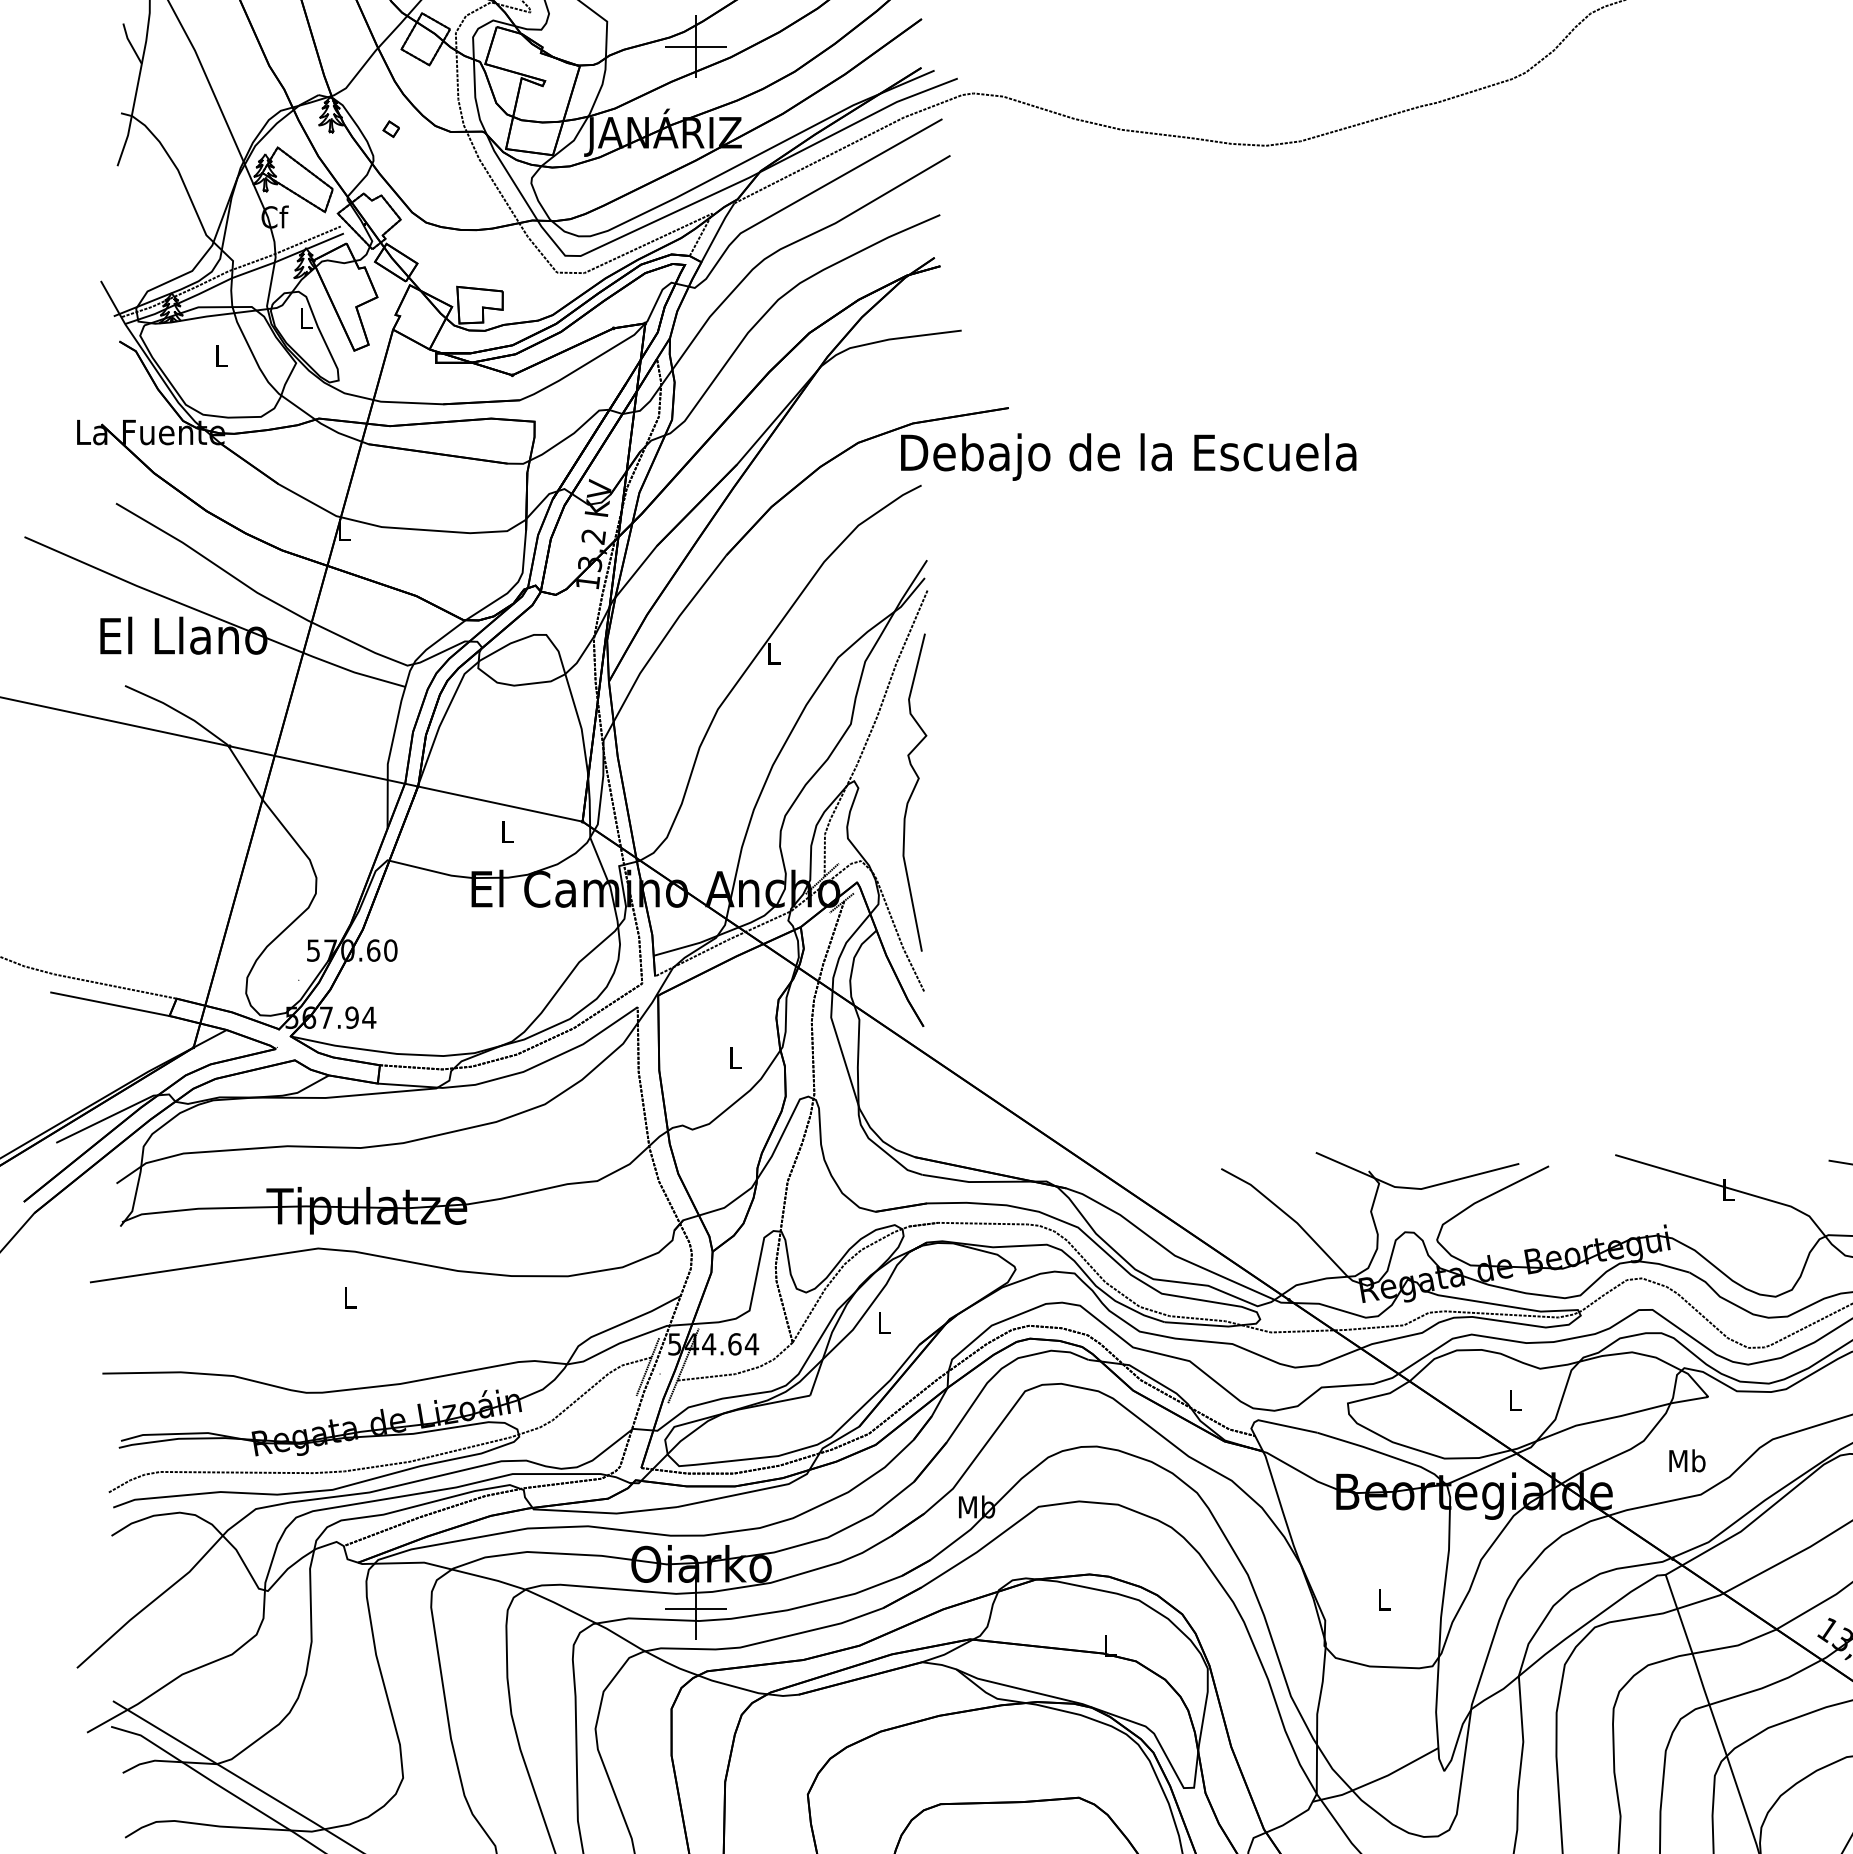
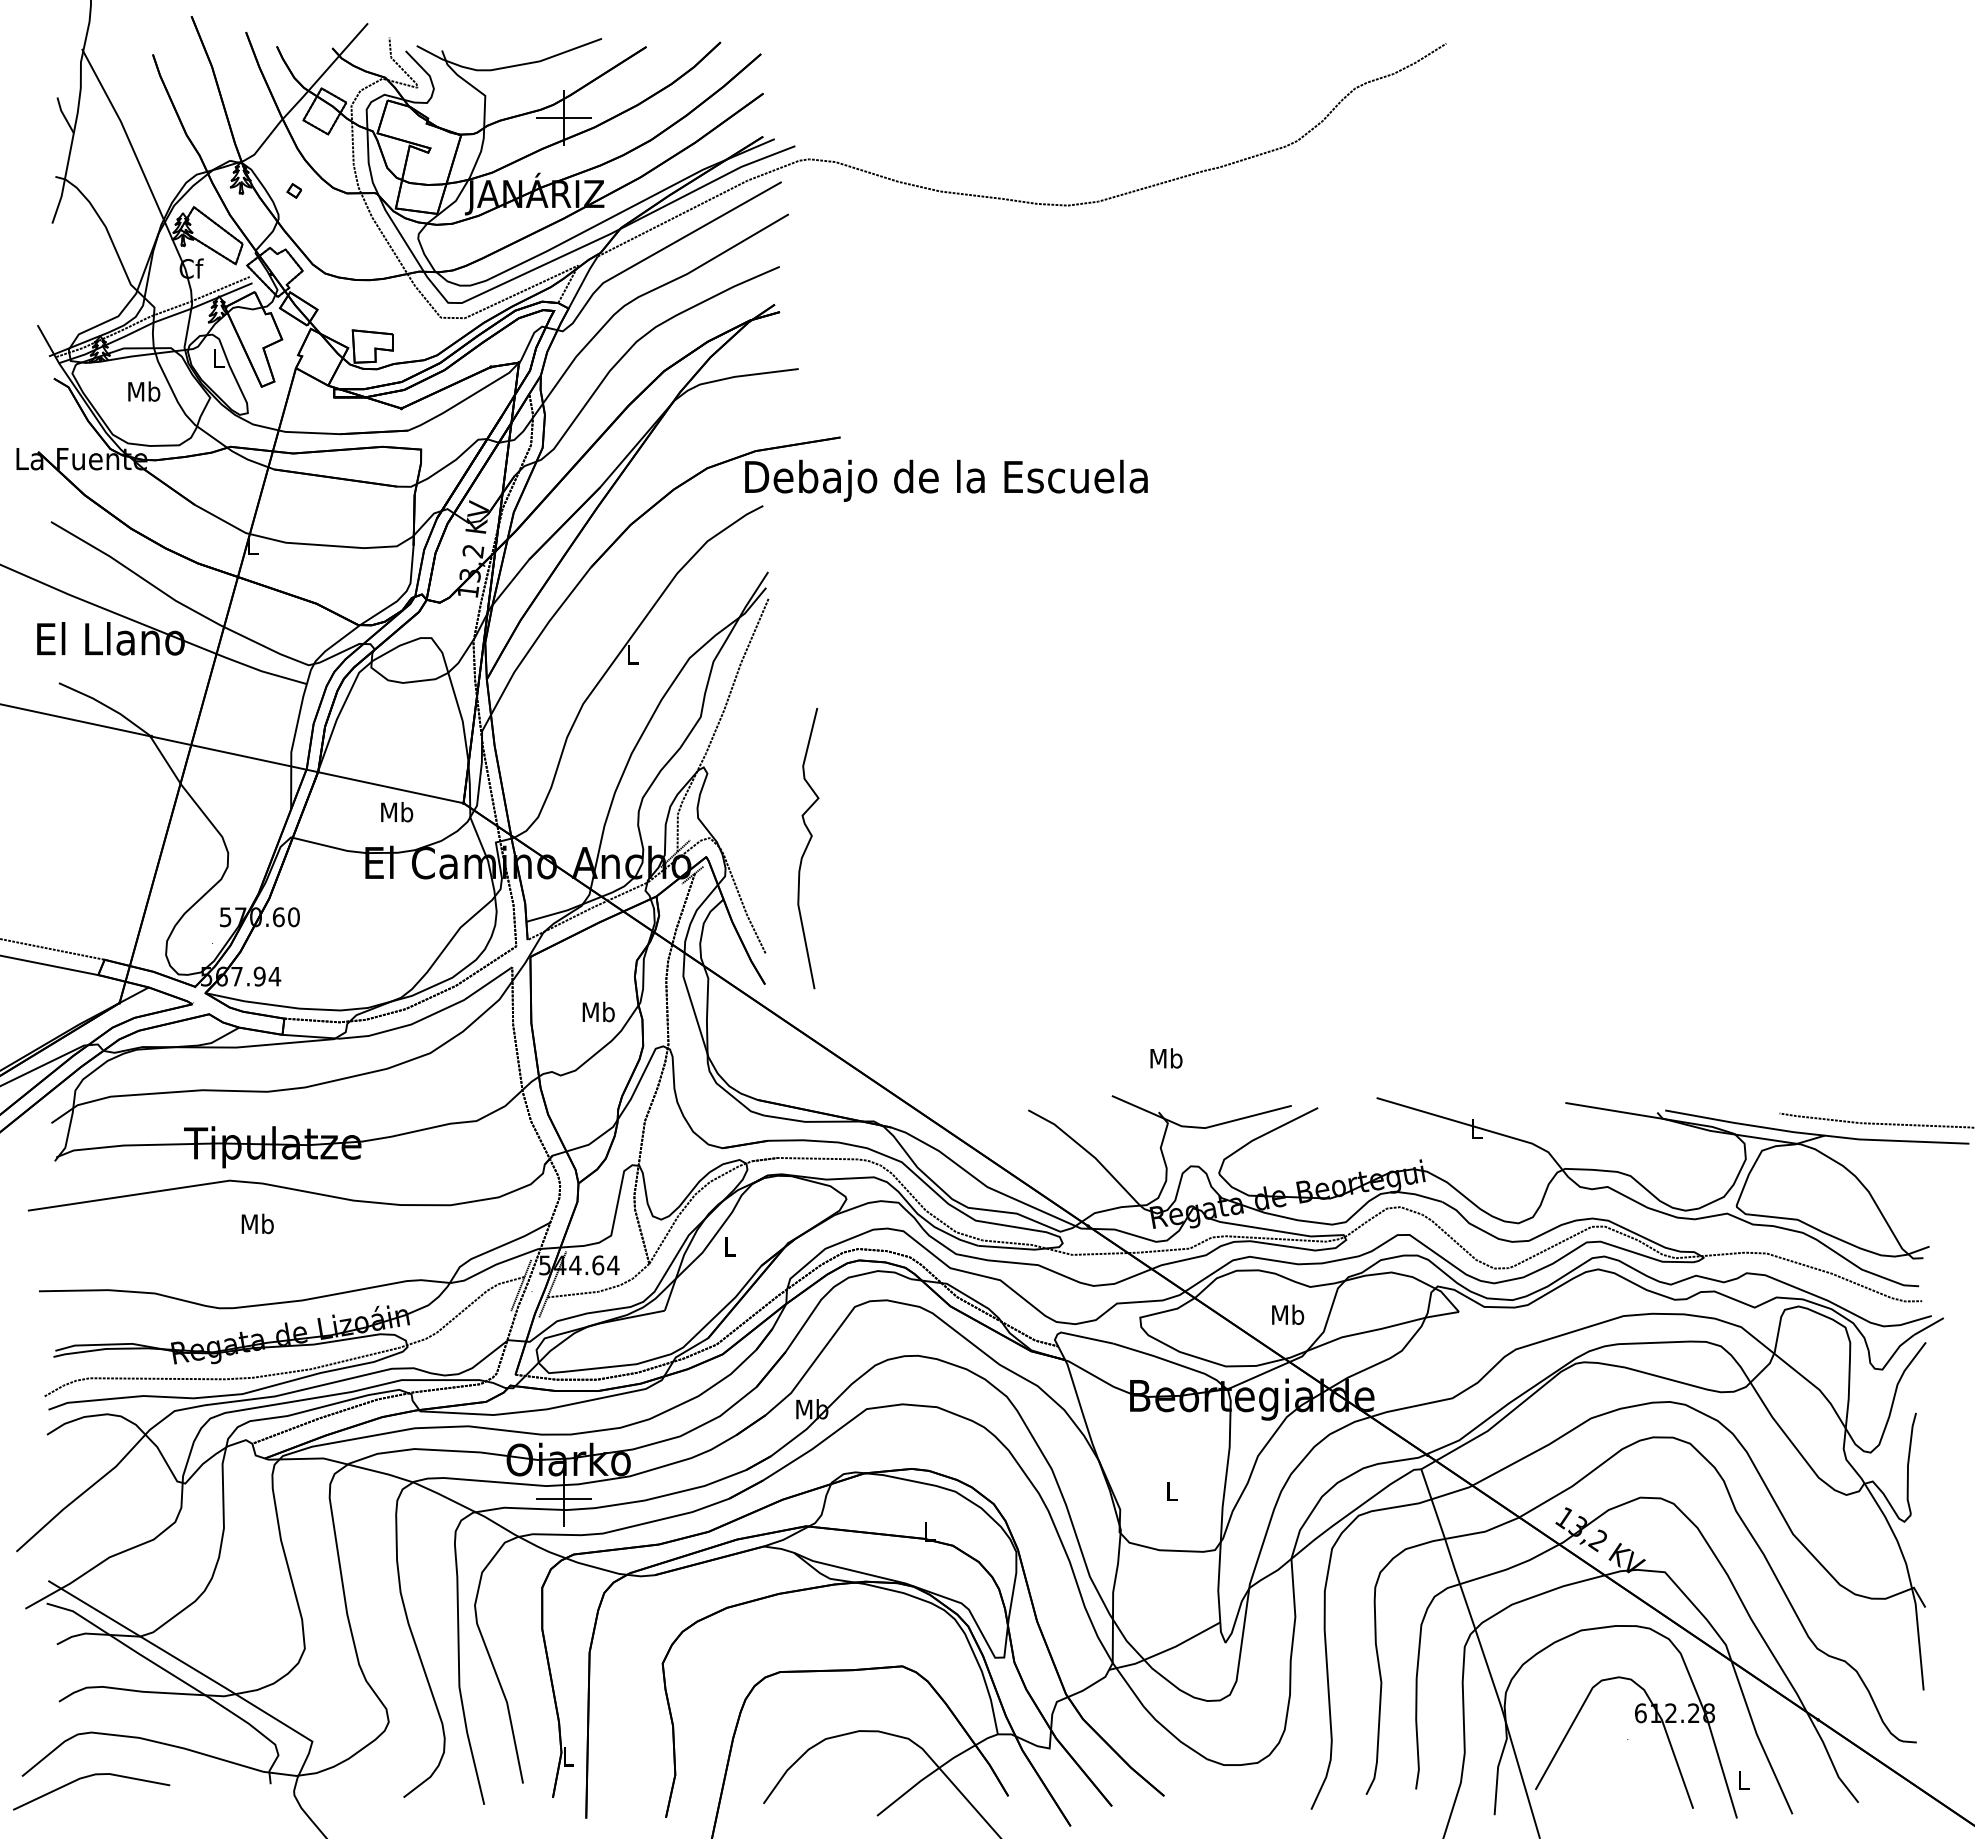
text: (221, 356) -> (144, 391), L -> Mb
curve: (913, 792) -> (807, 848), moved
text: (507, 832) -> (397, 812), L -> Mb
text: (735, 1057) -> (598, 1011), L -> Mb
text: (349, 1296) -> (257, 1223), L -> Mb
text: (1515, 1399) -> (1288, 1314), L -> Mb
text: (1687, 1460) -> (1166, 1058), moved

